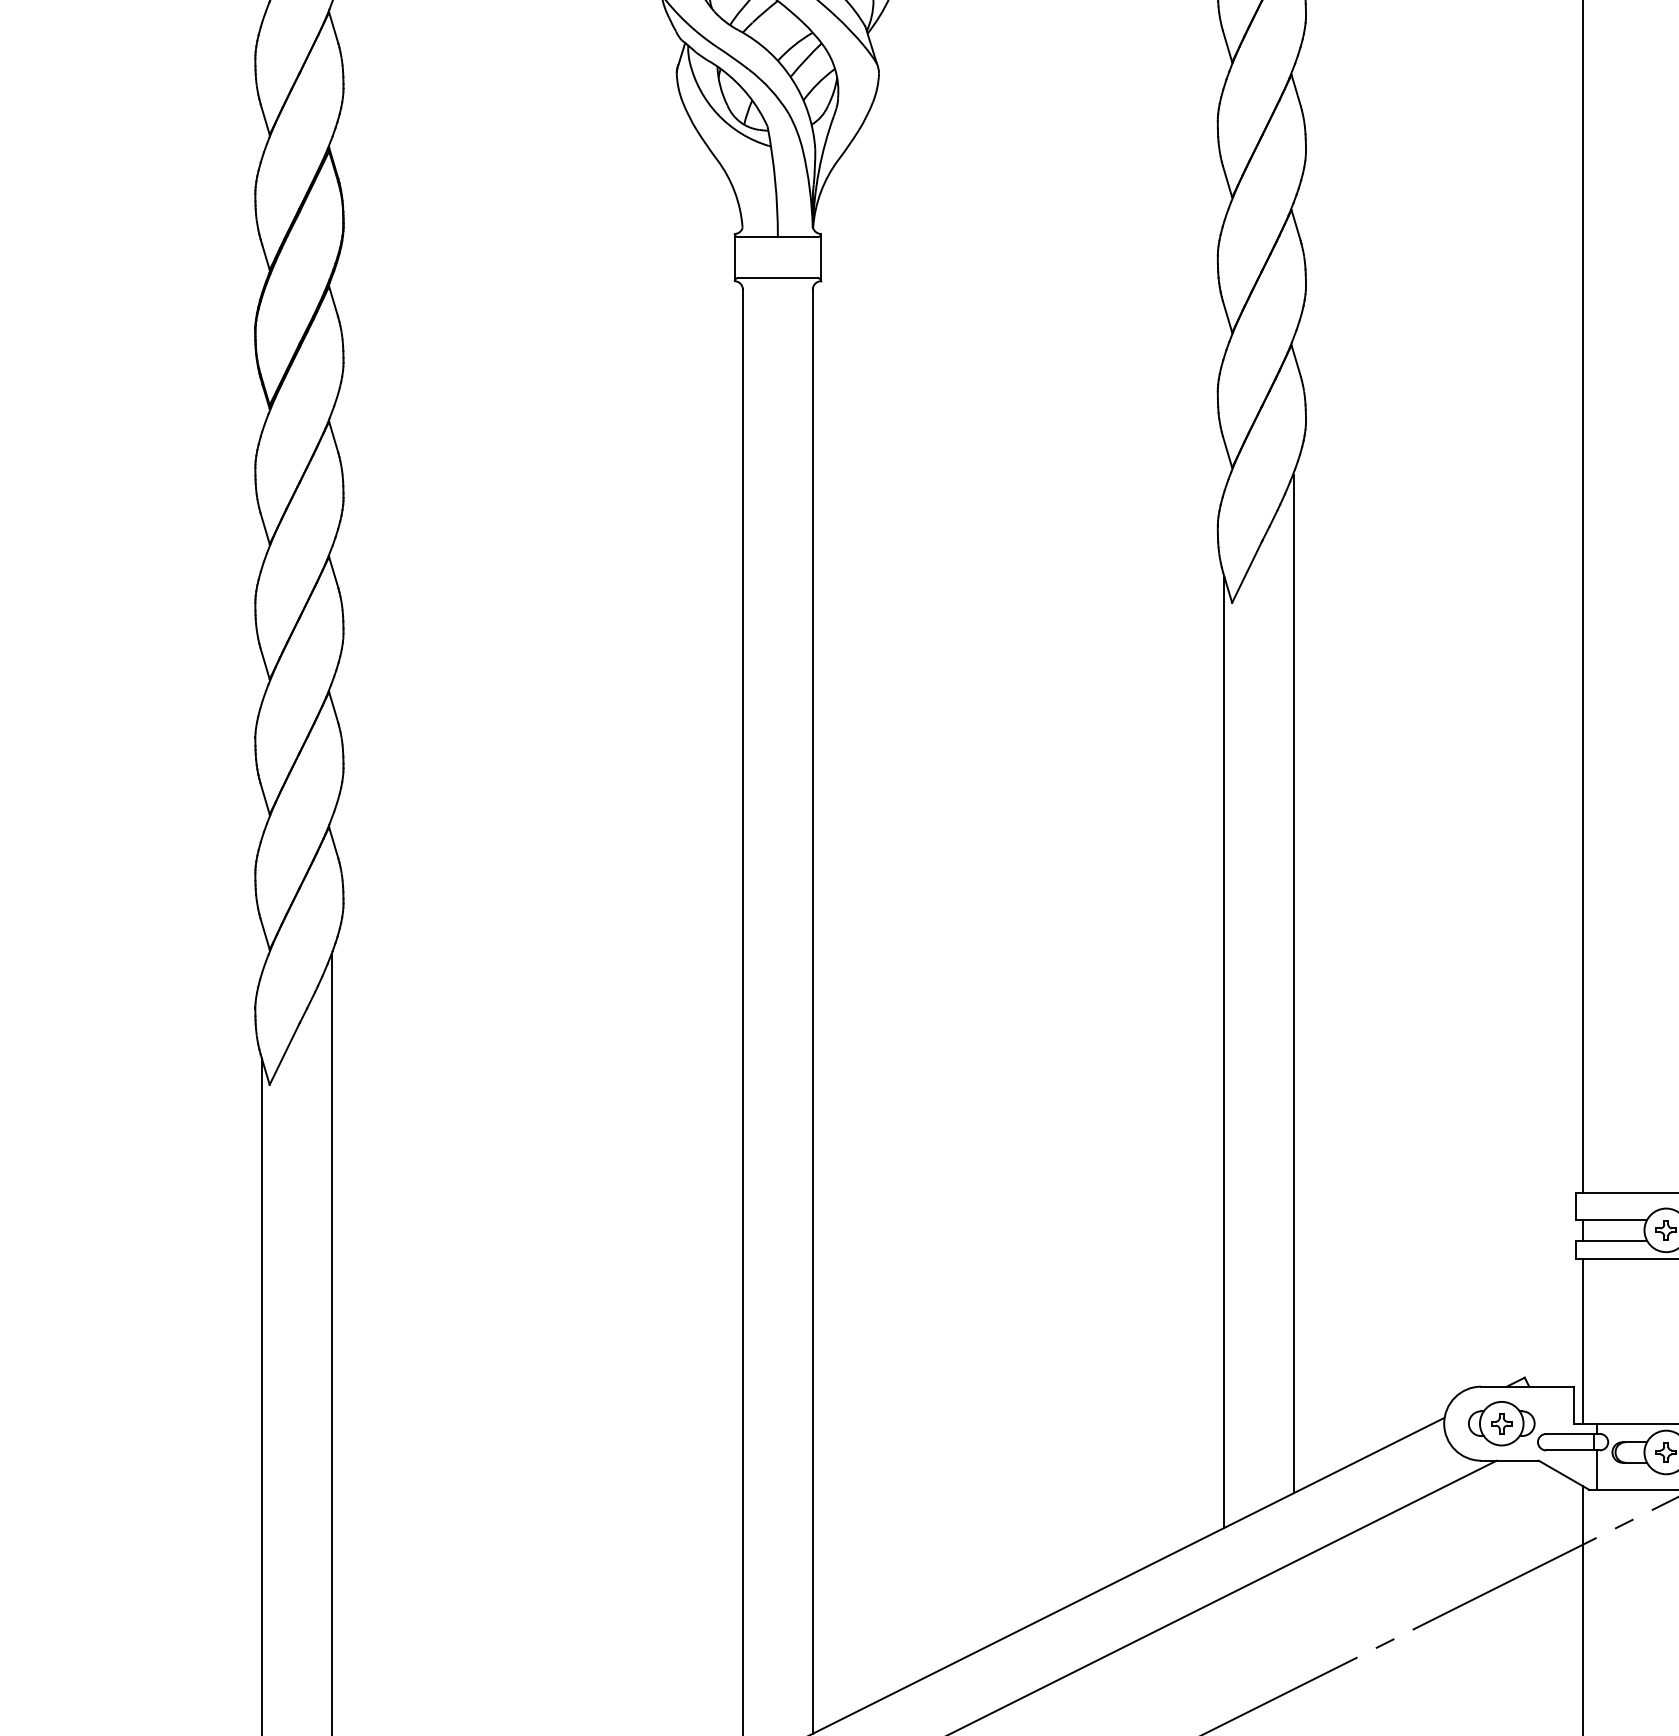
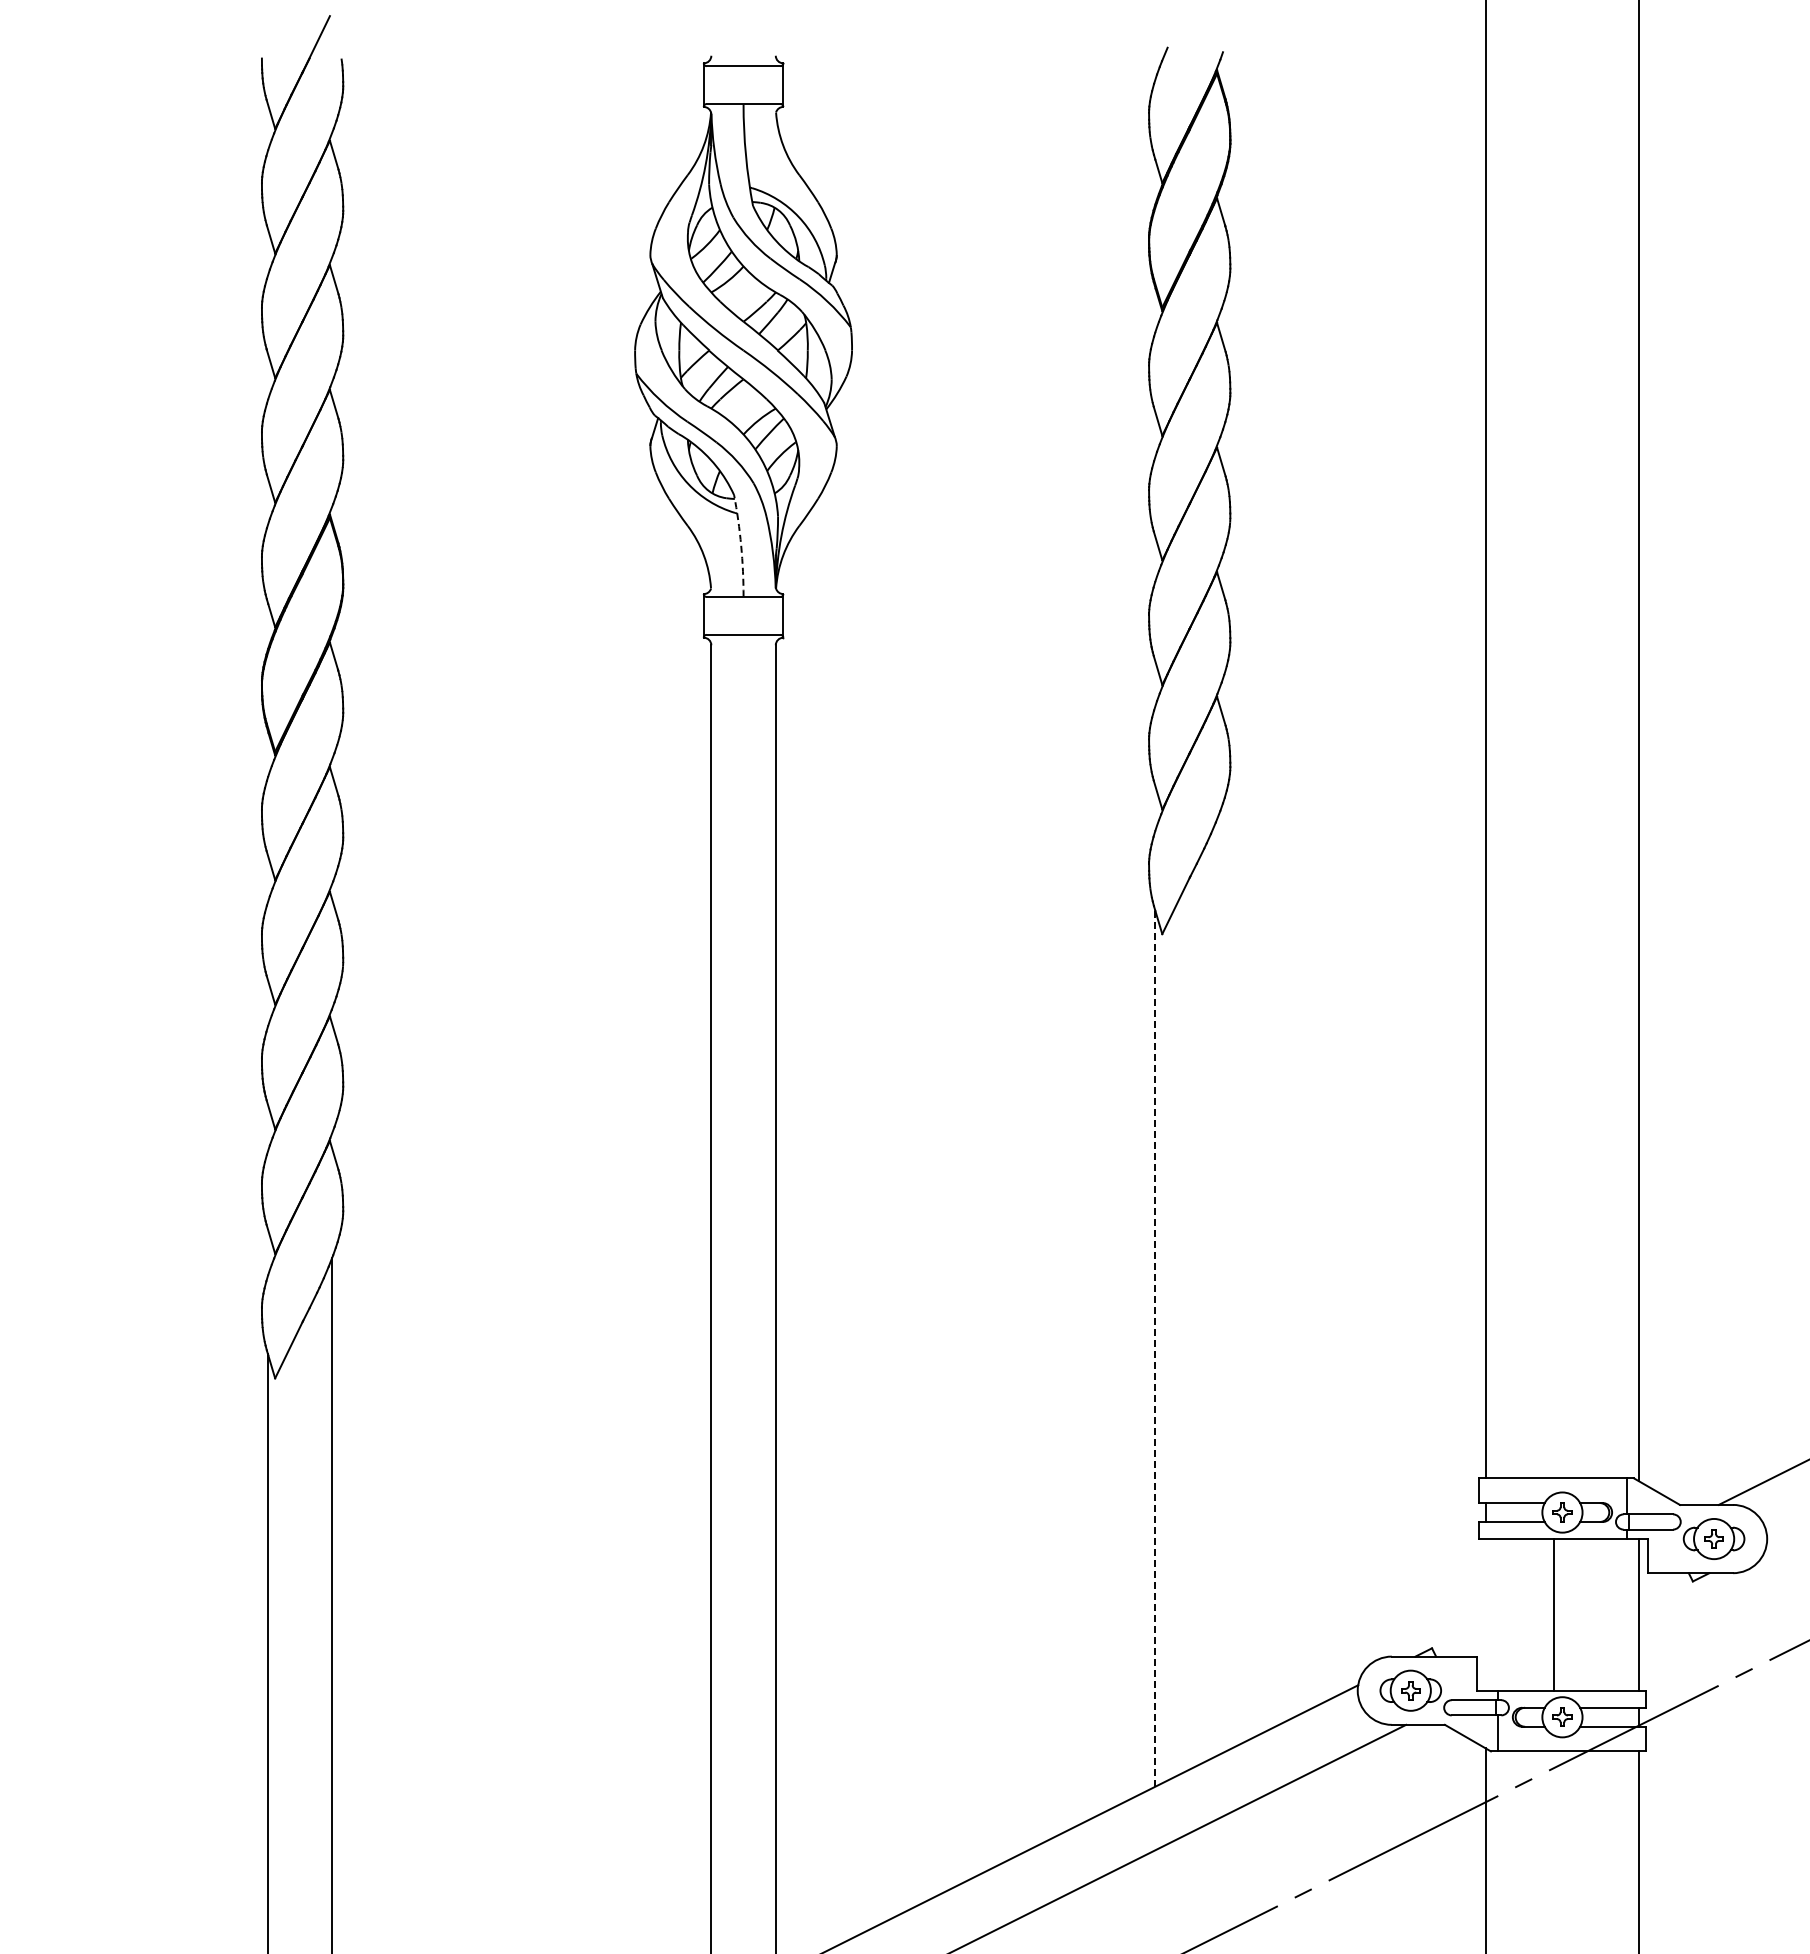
arc: (775, 181) -> (741, 545), solid -> dashed
line: (1294, 984) -> (1219, 1285), removed
line: (1223, 1052) -> (1154, 1348), solid -> dashed
line: (1582, 1340) -> (1553, 1614), moved

